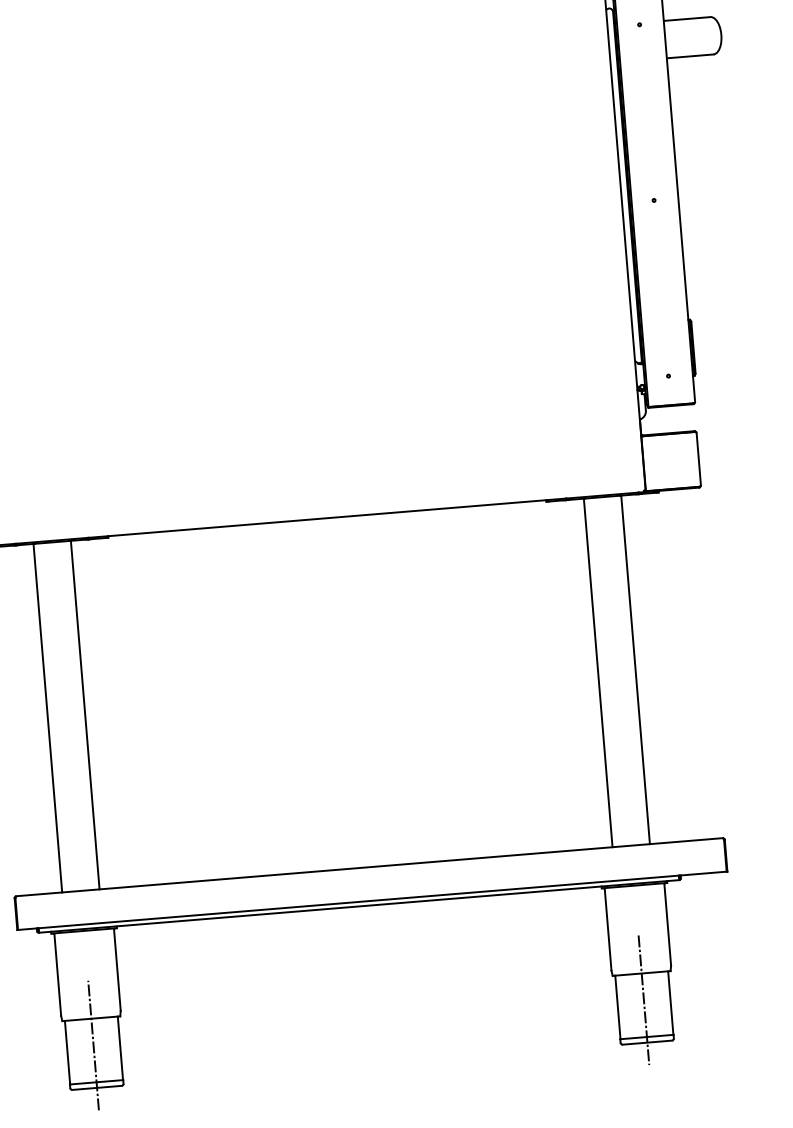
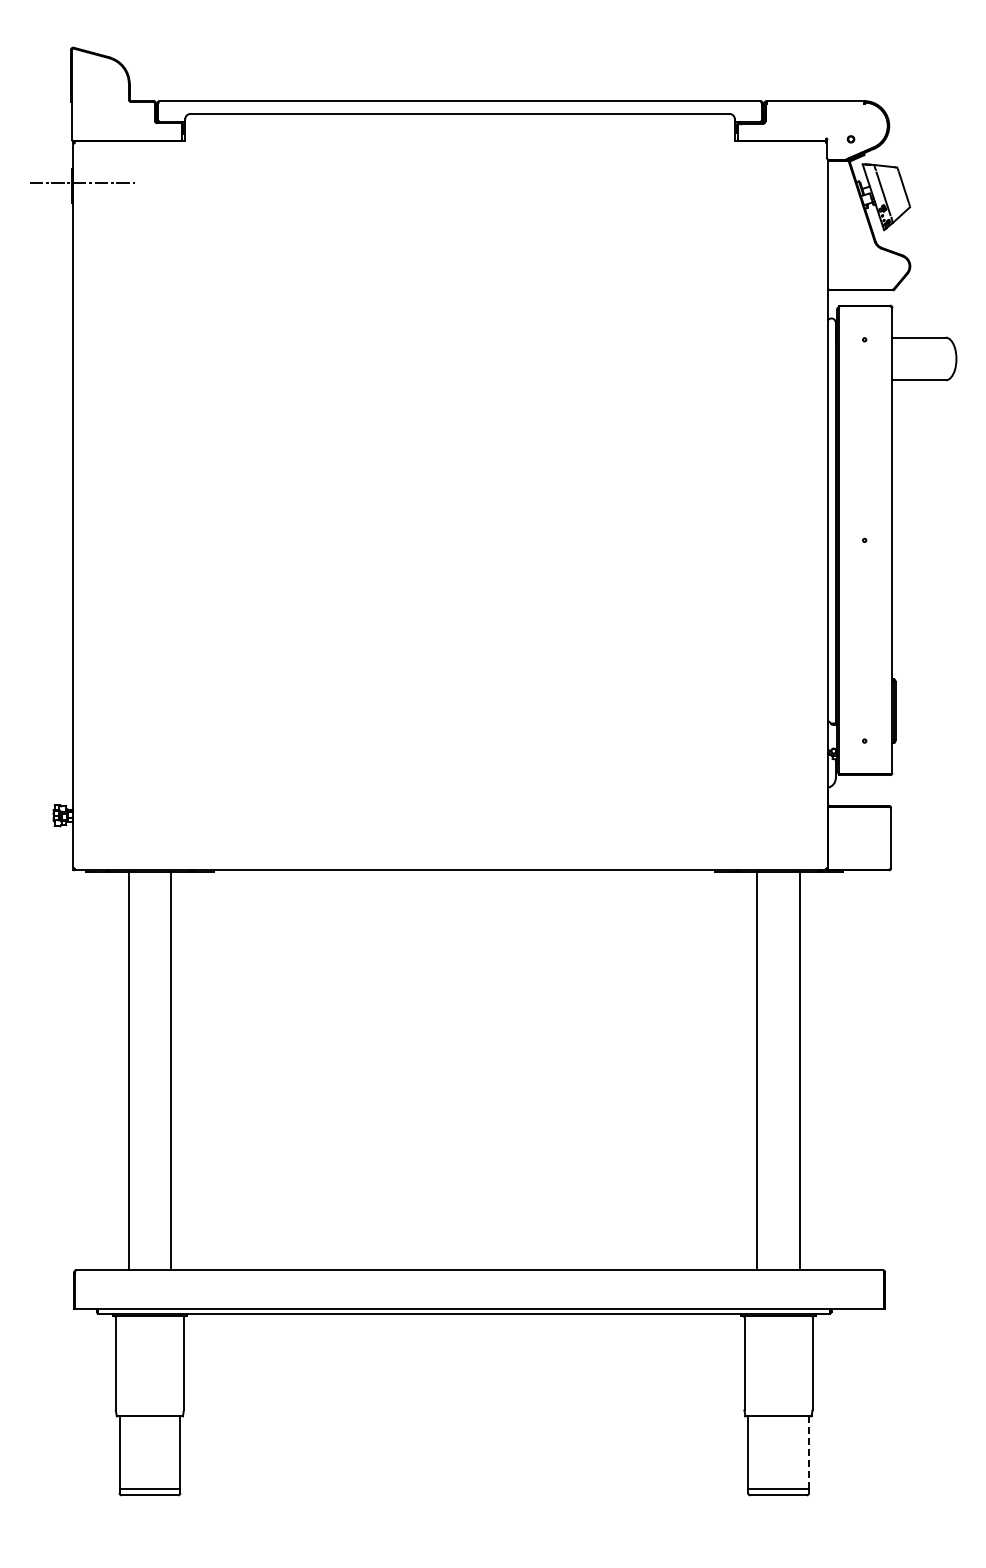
line: (643, 999) -> (778, 1446), removed
line: (670, 1002) -> (808, 1452), solid -> dashed
line: (93, 1045) -> (149, 1446), removed

